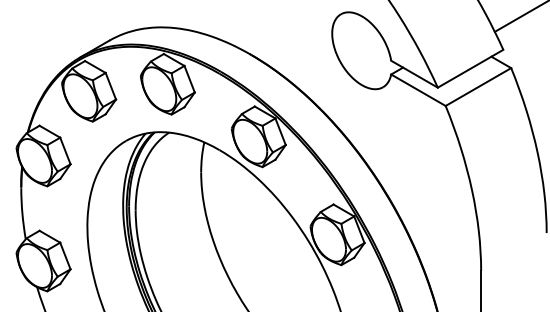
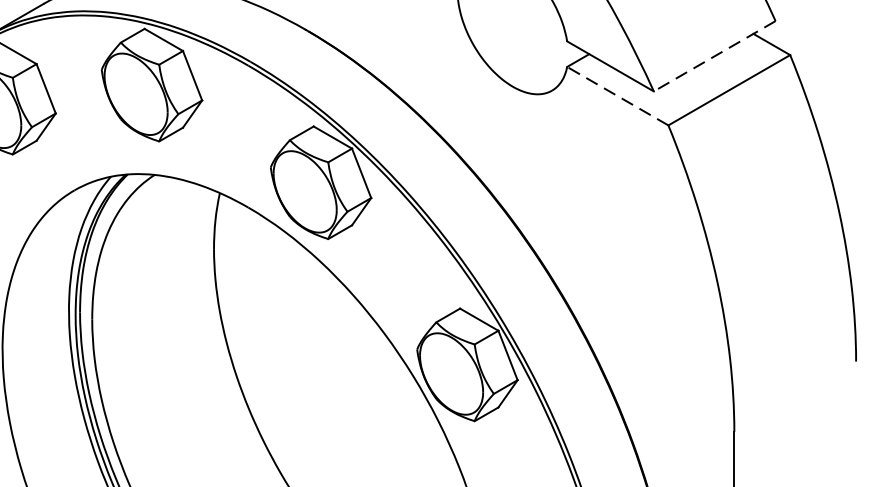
line: (470, 68) -> (714, 55), solid -> dashed
line: (418, 89) -> (617, 94), solid -> dashed

